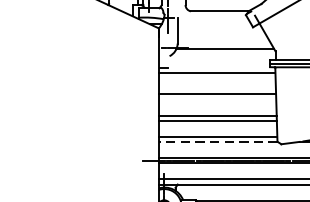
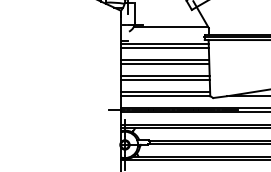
line: (216, 78) -> (164, 48), added
line: (216, 99) -> (164, 64), added
line: (218, 142) -> (165, 96), dashed -> solid

